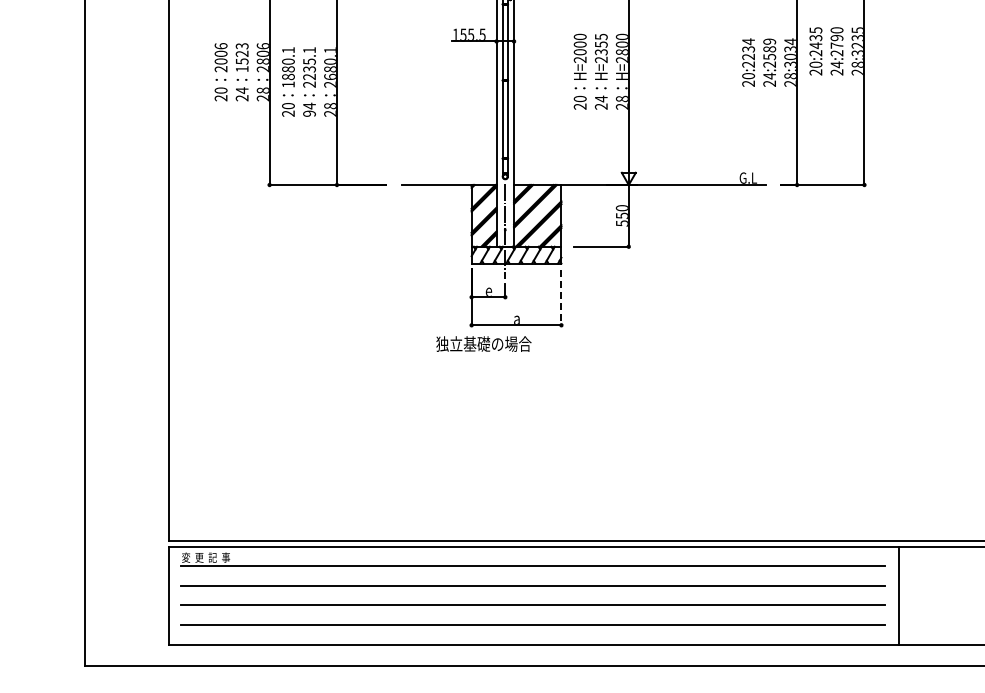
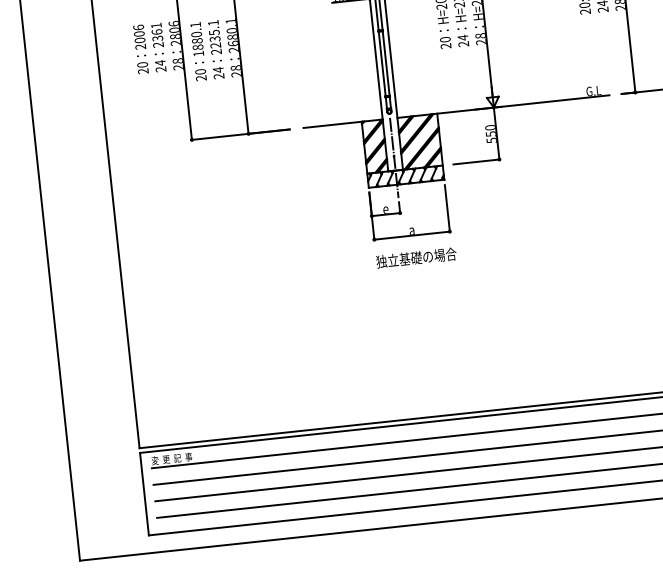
text: (241, 57) -> (156, 35), 1523 -> 2361
text: (309, 113) -> (219, 76), 94 -> 24
line: (561, 297) -> (447, 208), dashed -> solid
text: (483, 343) -> (416, 257), moved

